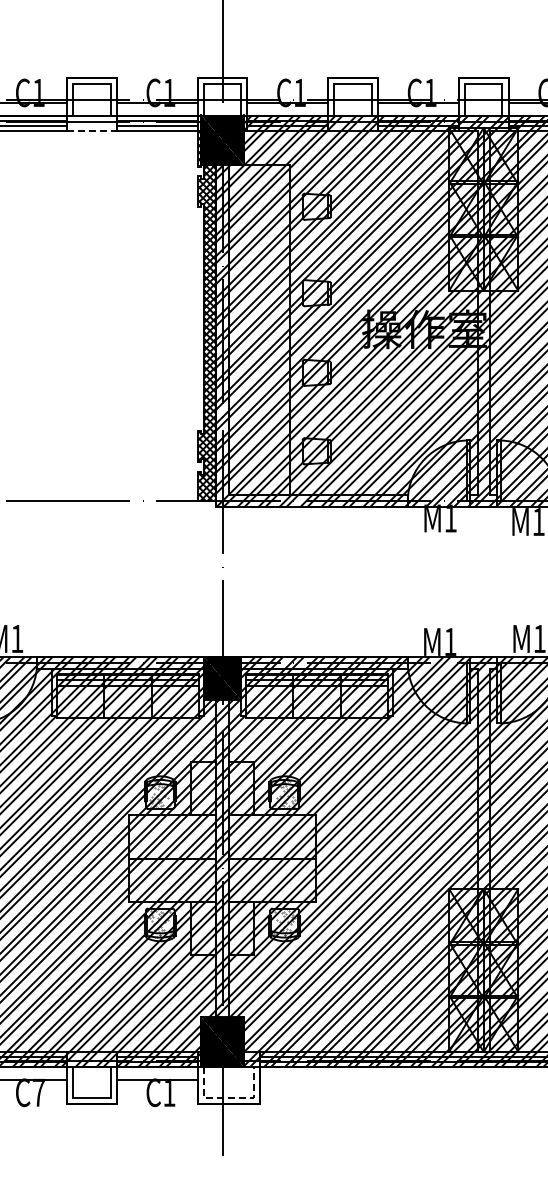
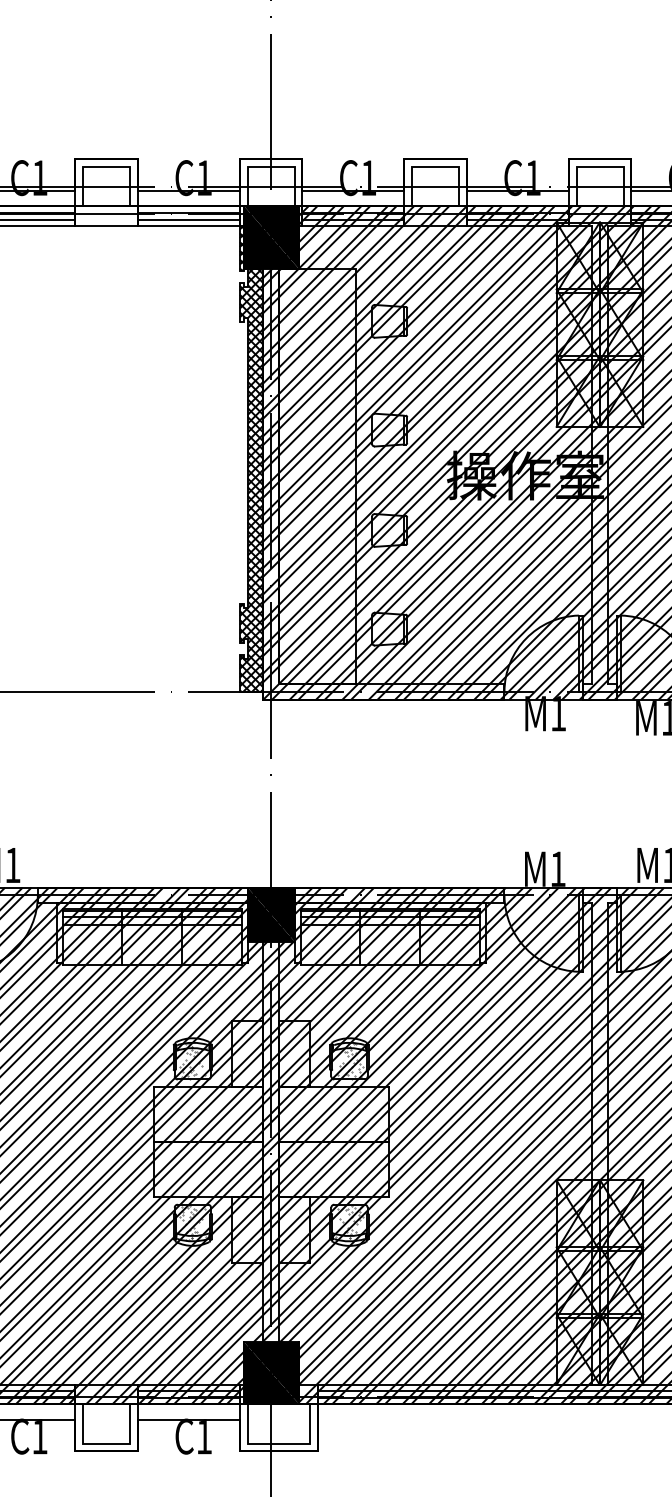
line: (91, 131) -> (106, 226), dashed -> solid
text: (38, 1093) -> (39, 1437), C7 -> C1
line: (228, 1098) -> (278, 1443), dashed -> solid

